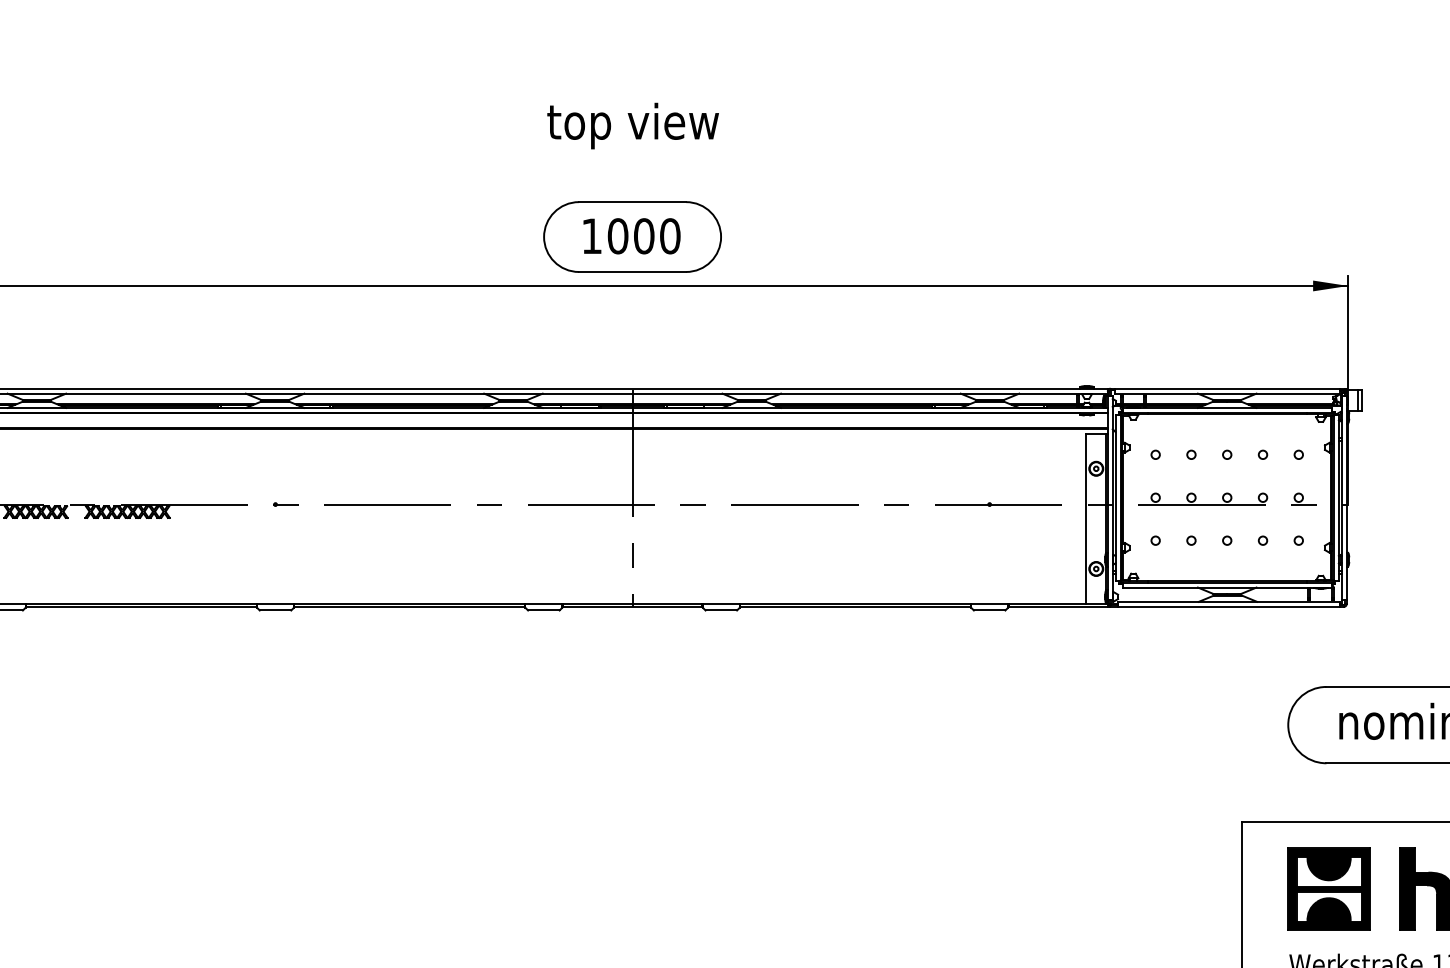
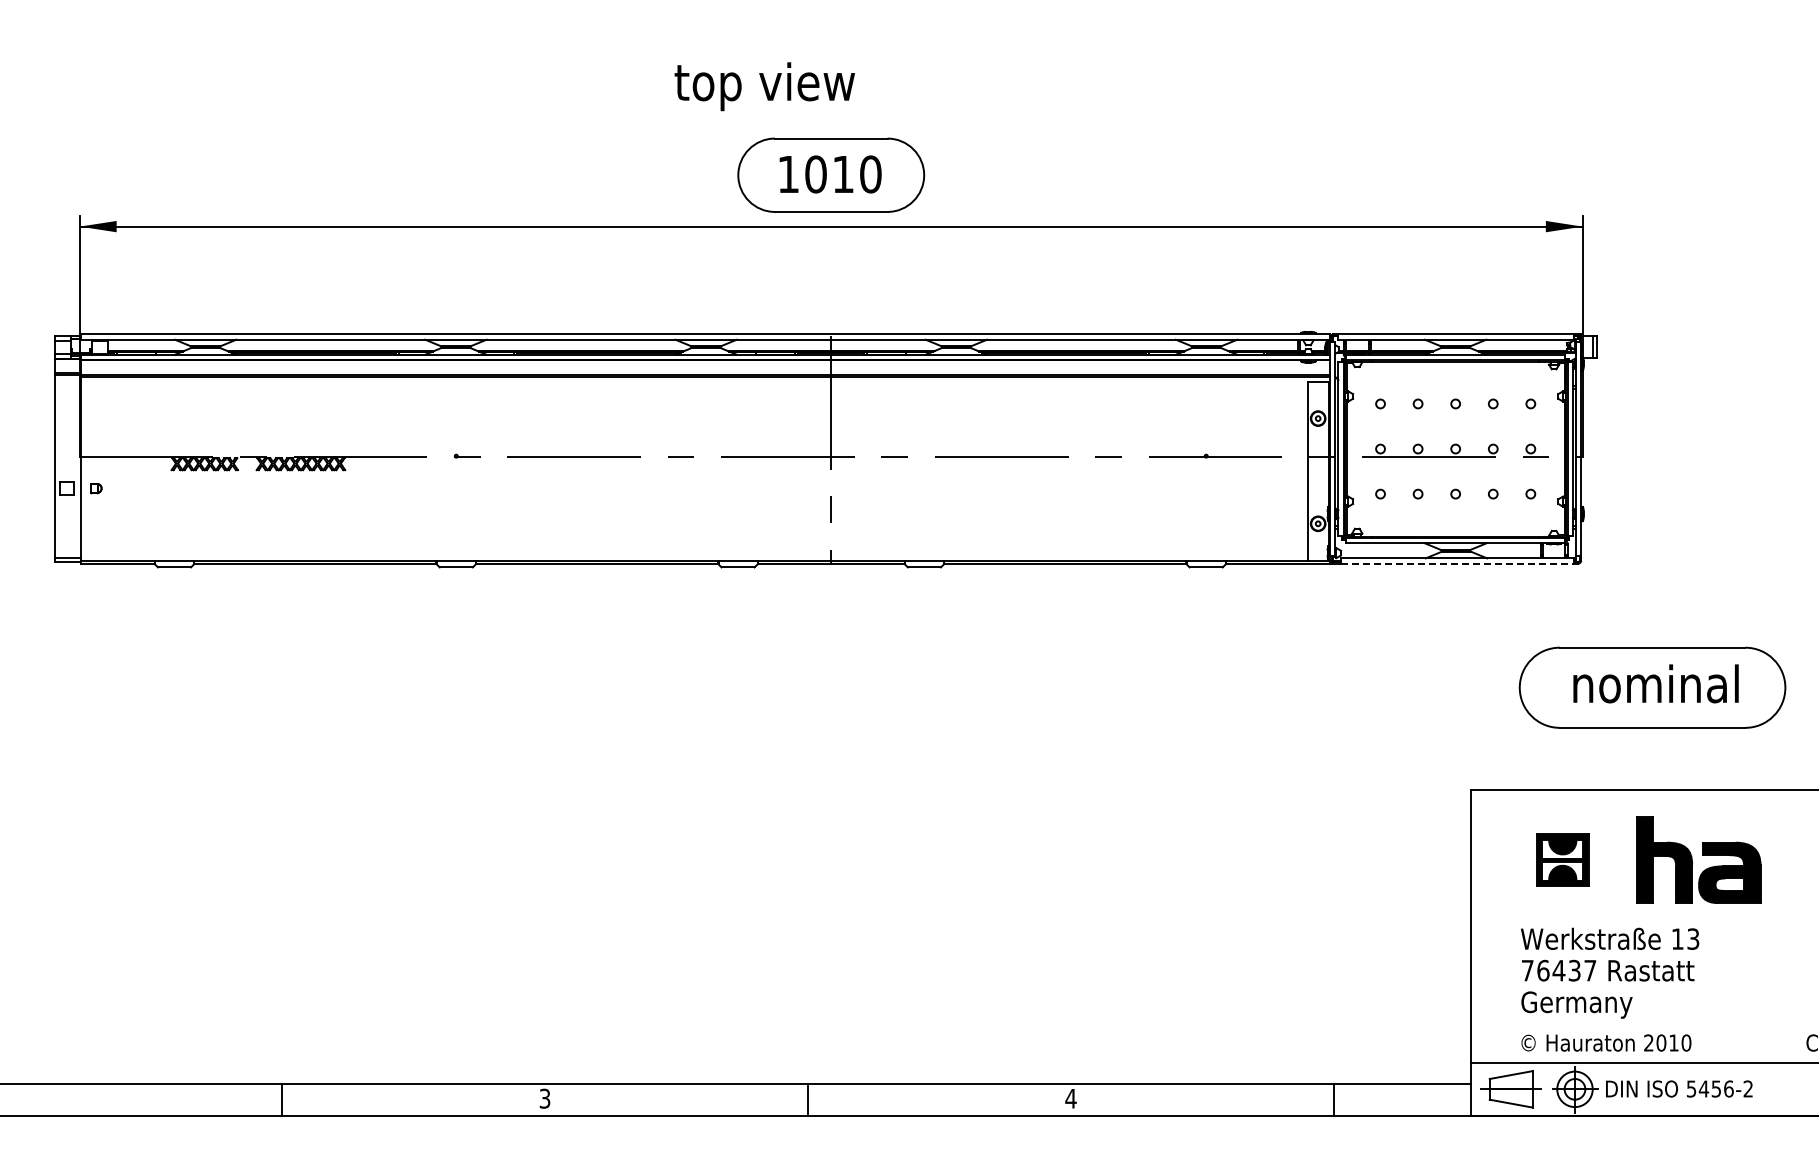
text: (632, 125) -> (764, 86), moved
text: (644, 236) -> (843, 174), 1000 -> 1010
line: (1228, 606) -> (1457, 563), solid -> dashed
part: (1328, 888) -> (1562, 859), size x0.6

